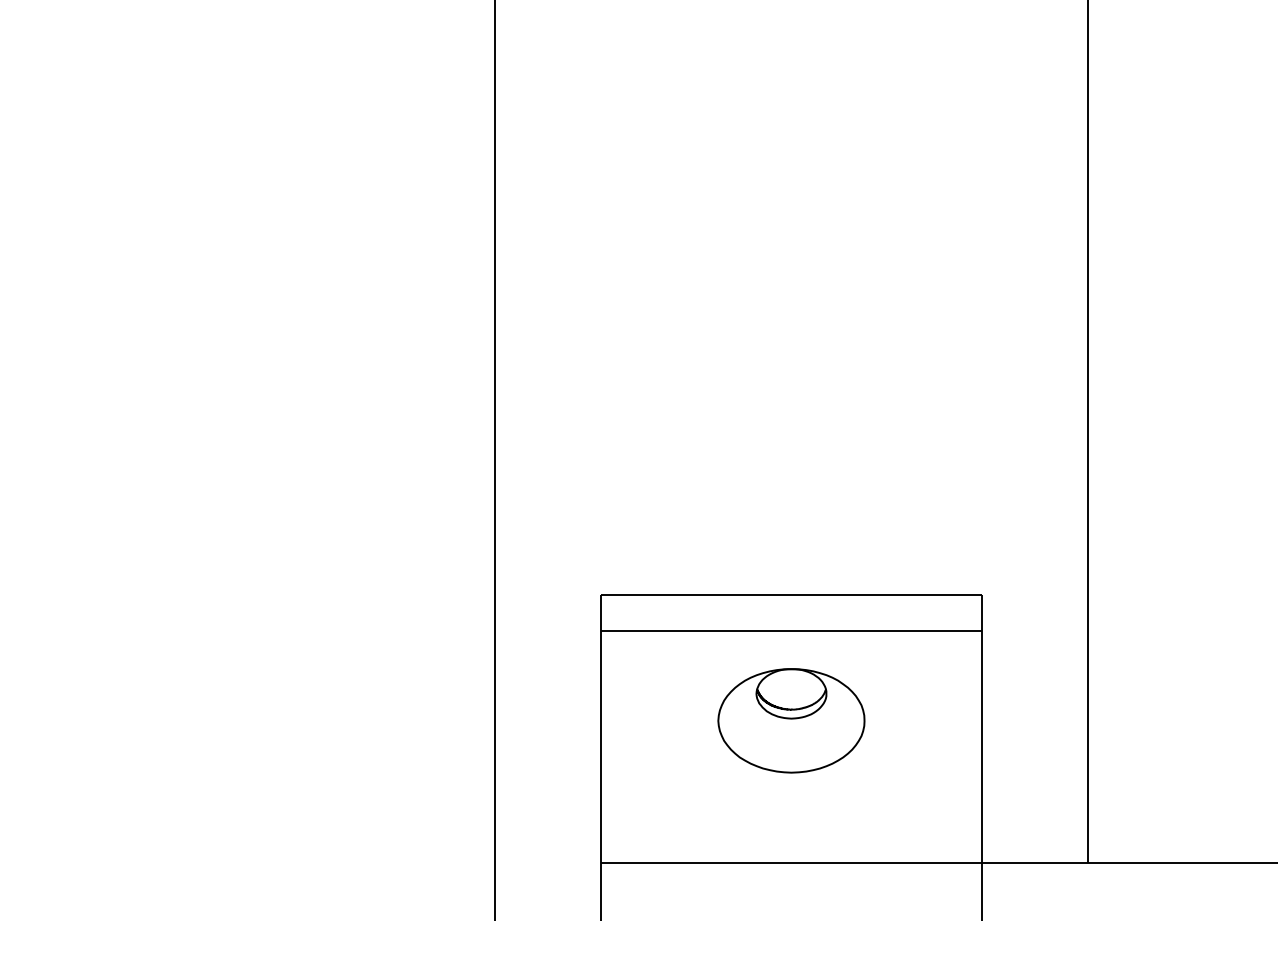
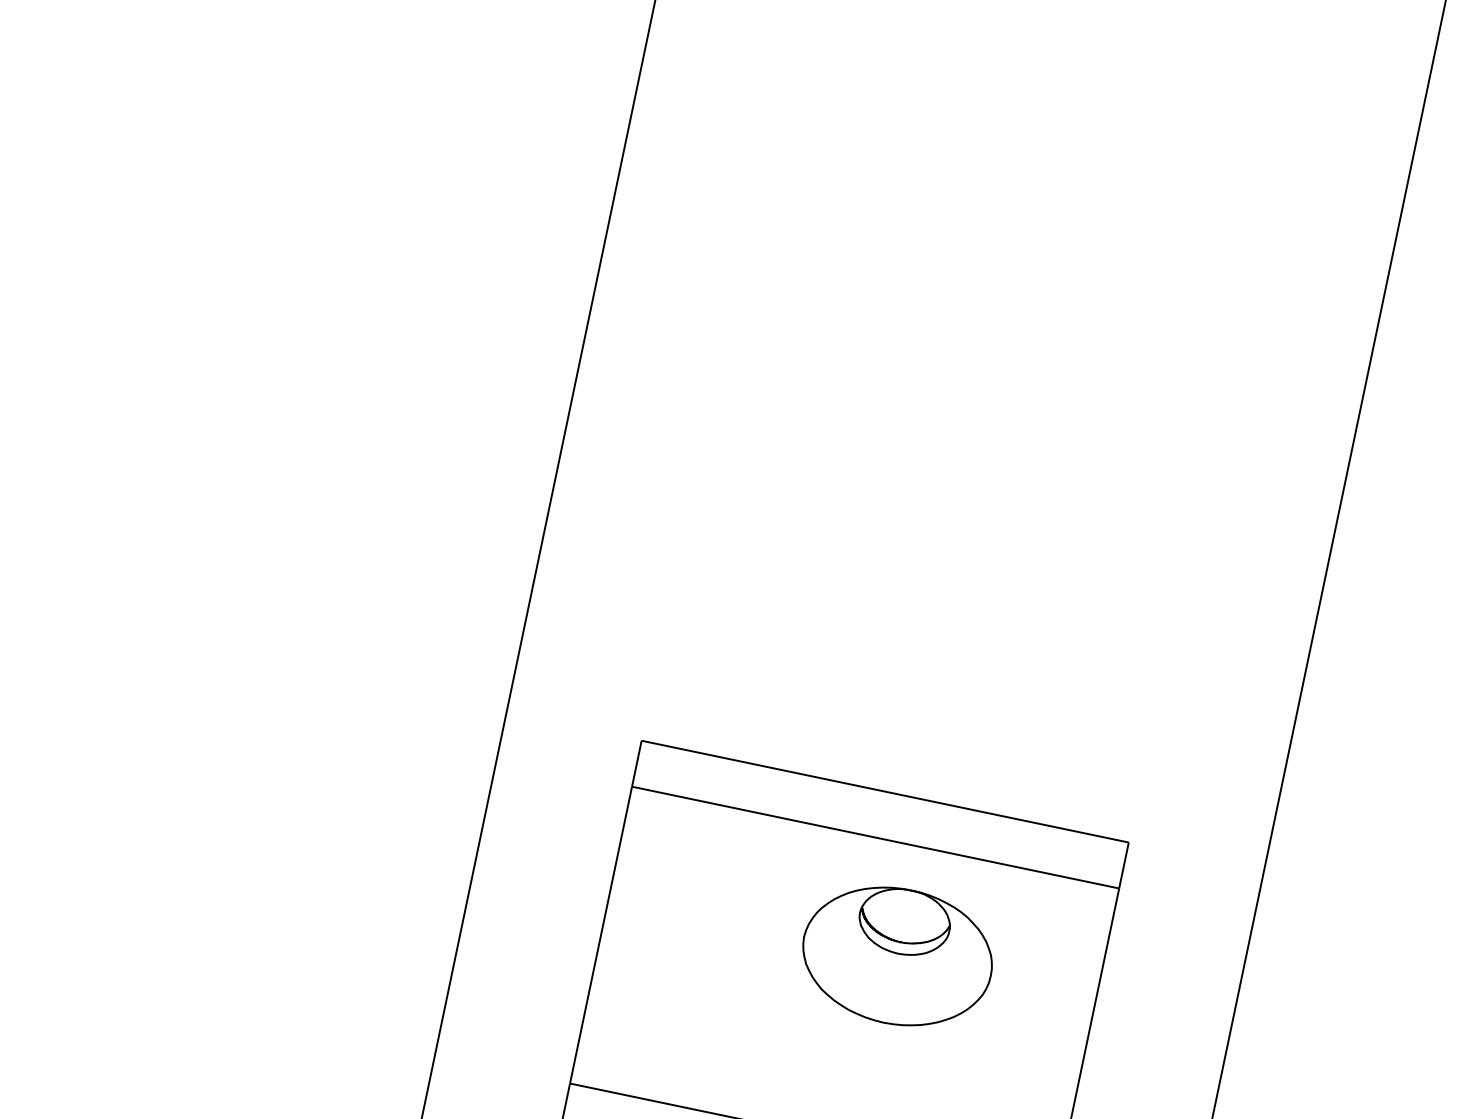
part: (791, 720) -> (897, 956), moved

